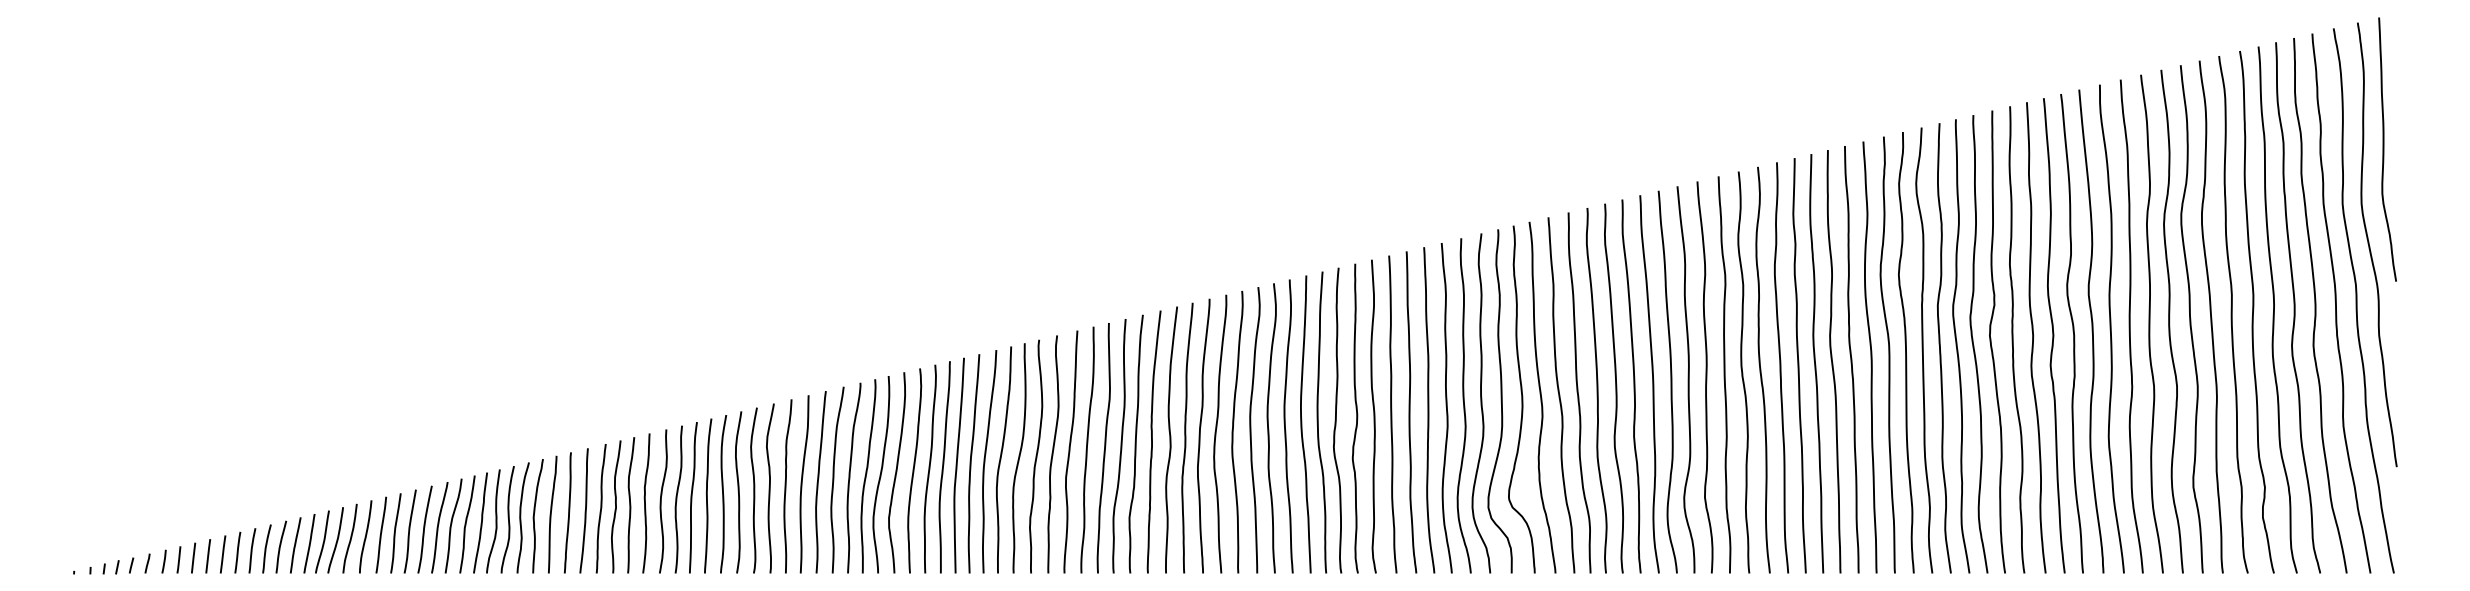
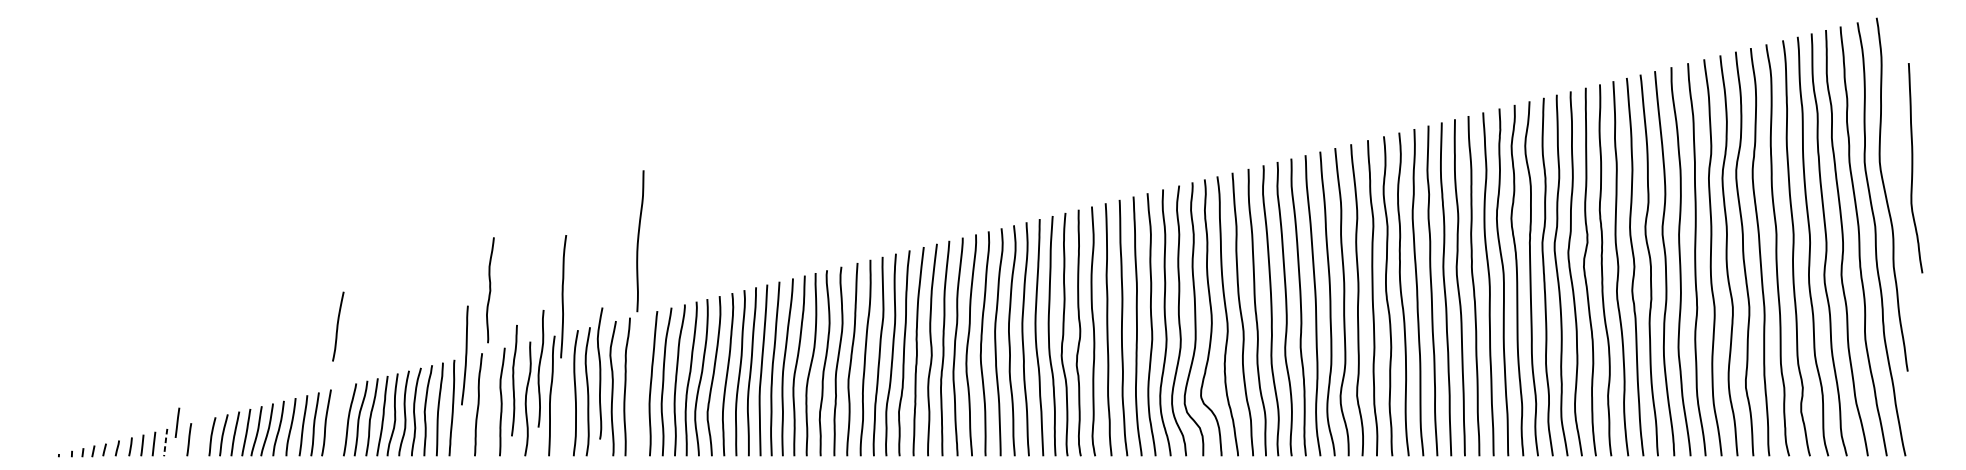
curve: (2384, 149) -> (1913, 168), moved
curve: (802, 484) -> (638, 241), moved
curve: (753, 490) -> (599, 373), moved
curve: (707, 495) -> (563, 296), moved
curve: (677, 499) -> (540, 368), moved
curve: (645, 503) -> (513, 380), moved
curve: (616, 506) -> (490, 289), moved
curve: (584, 511) -> (465, 355), moved
curve: (424, 529) -> (337, 326), moved
curve: (252, 550) -> (200, 437), removed
line: (222, 554) -> (177, 422), moved
line: (208, 555) -> (165, 441), solid -> dashed

